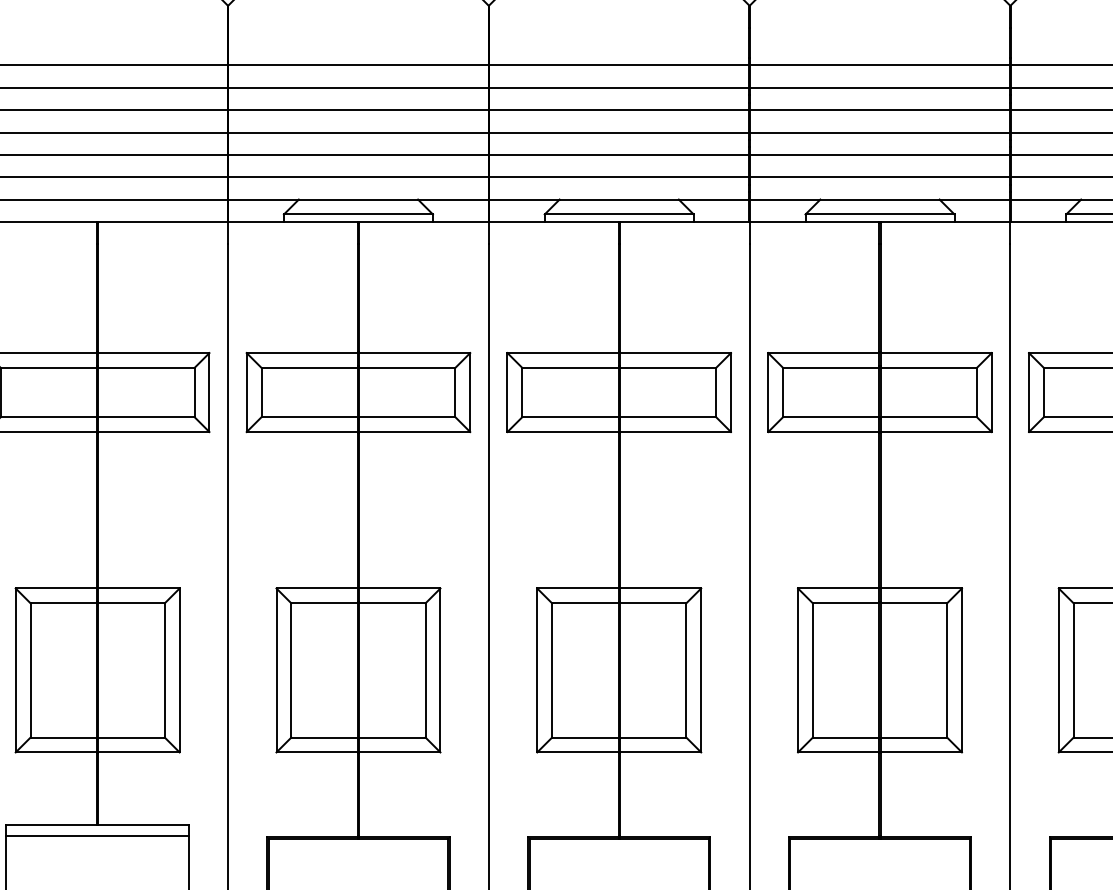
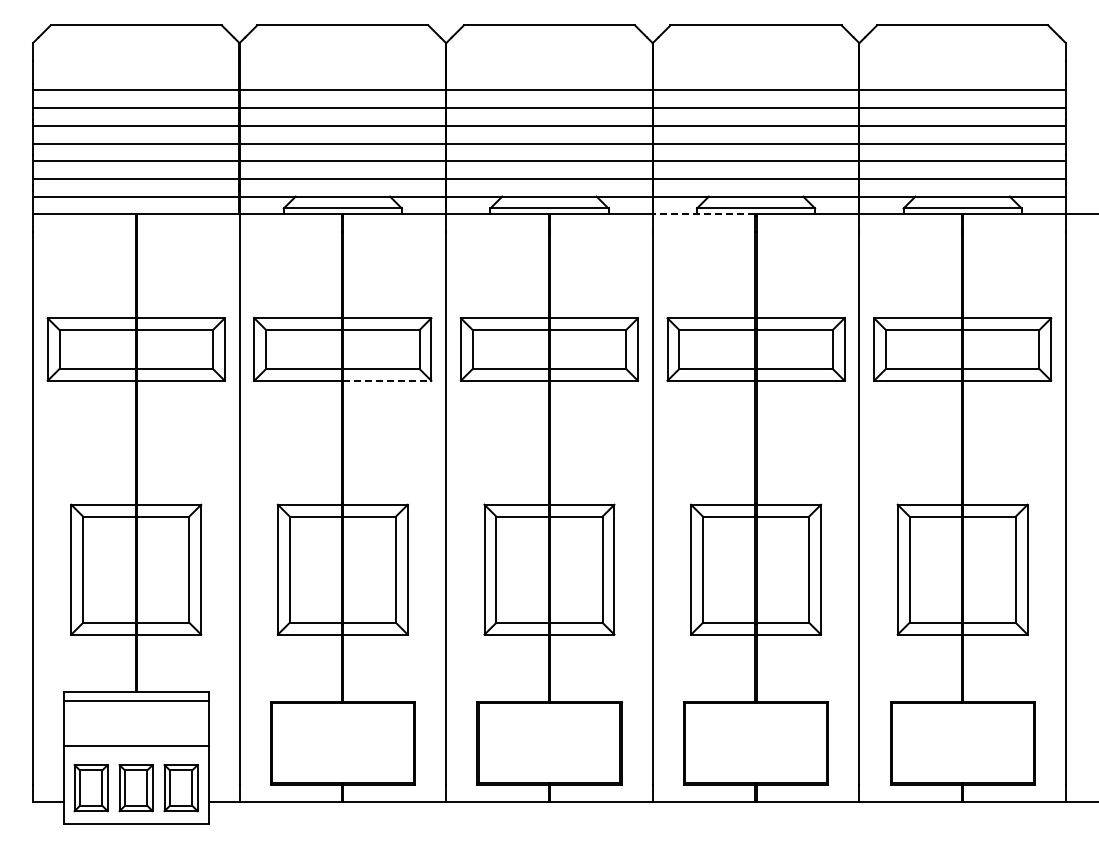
line: (813, 222) -> (703, 214), solid -> dashed
line: (414, 431) -> (387, 380), solid -> dashed

